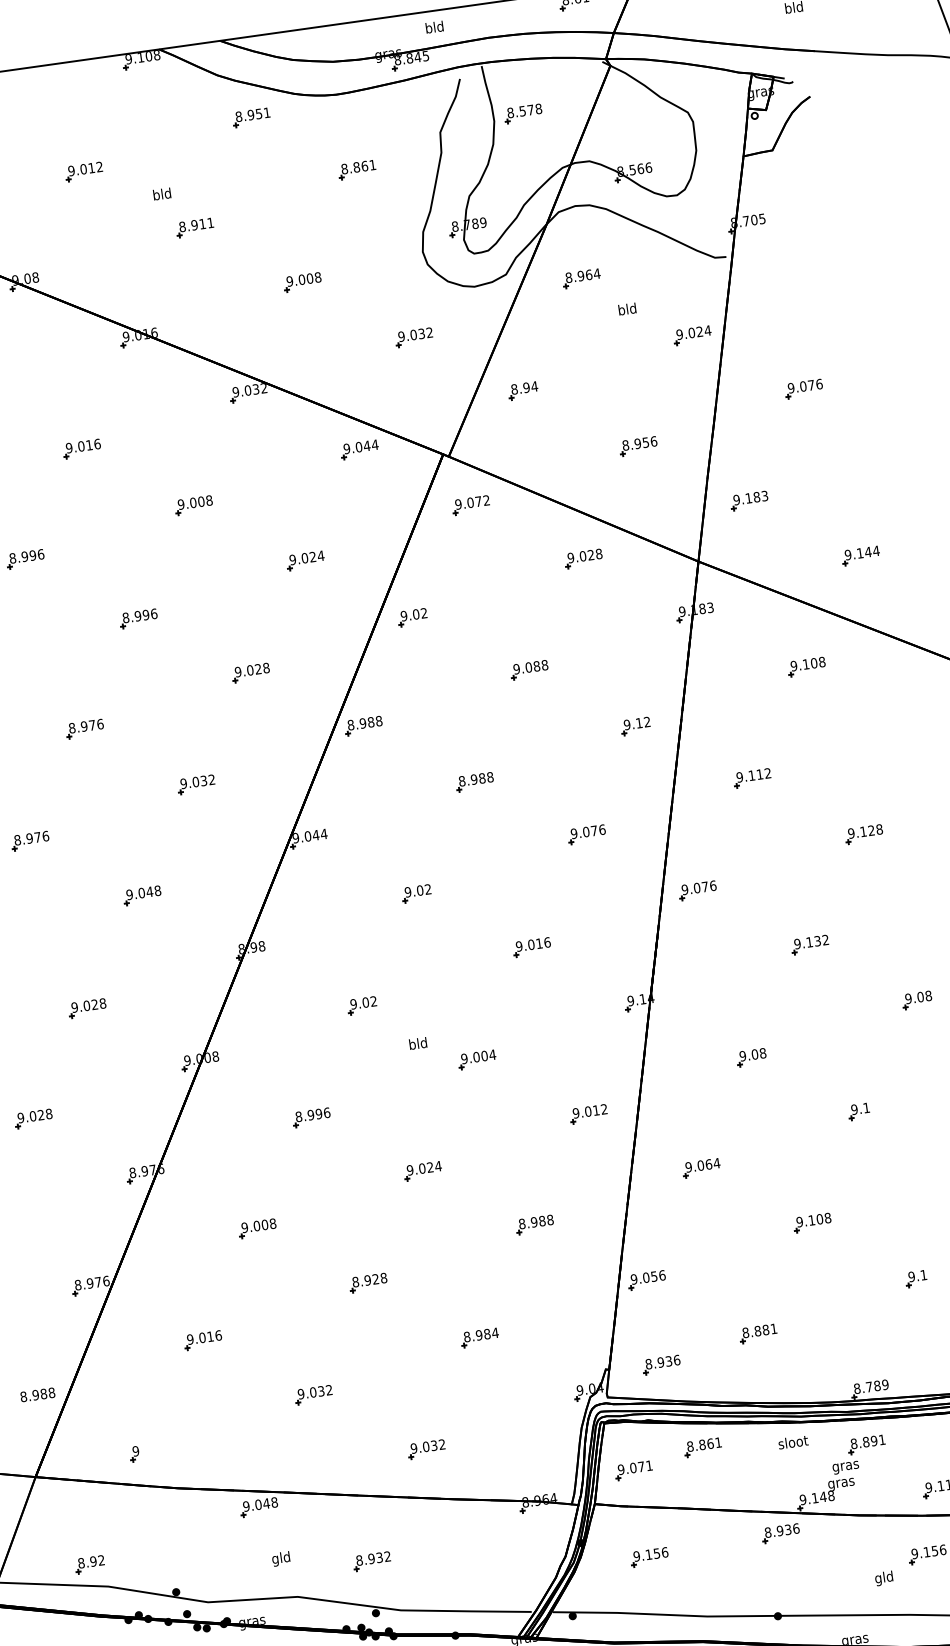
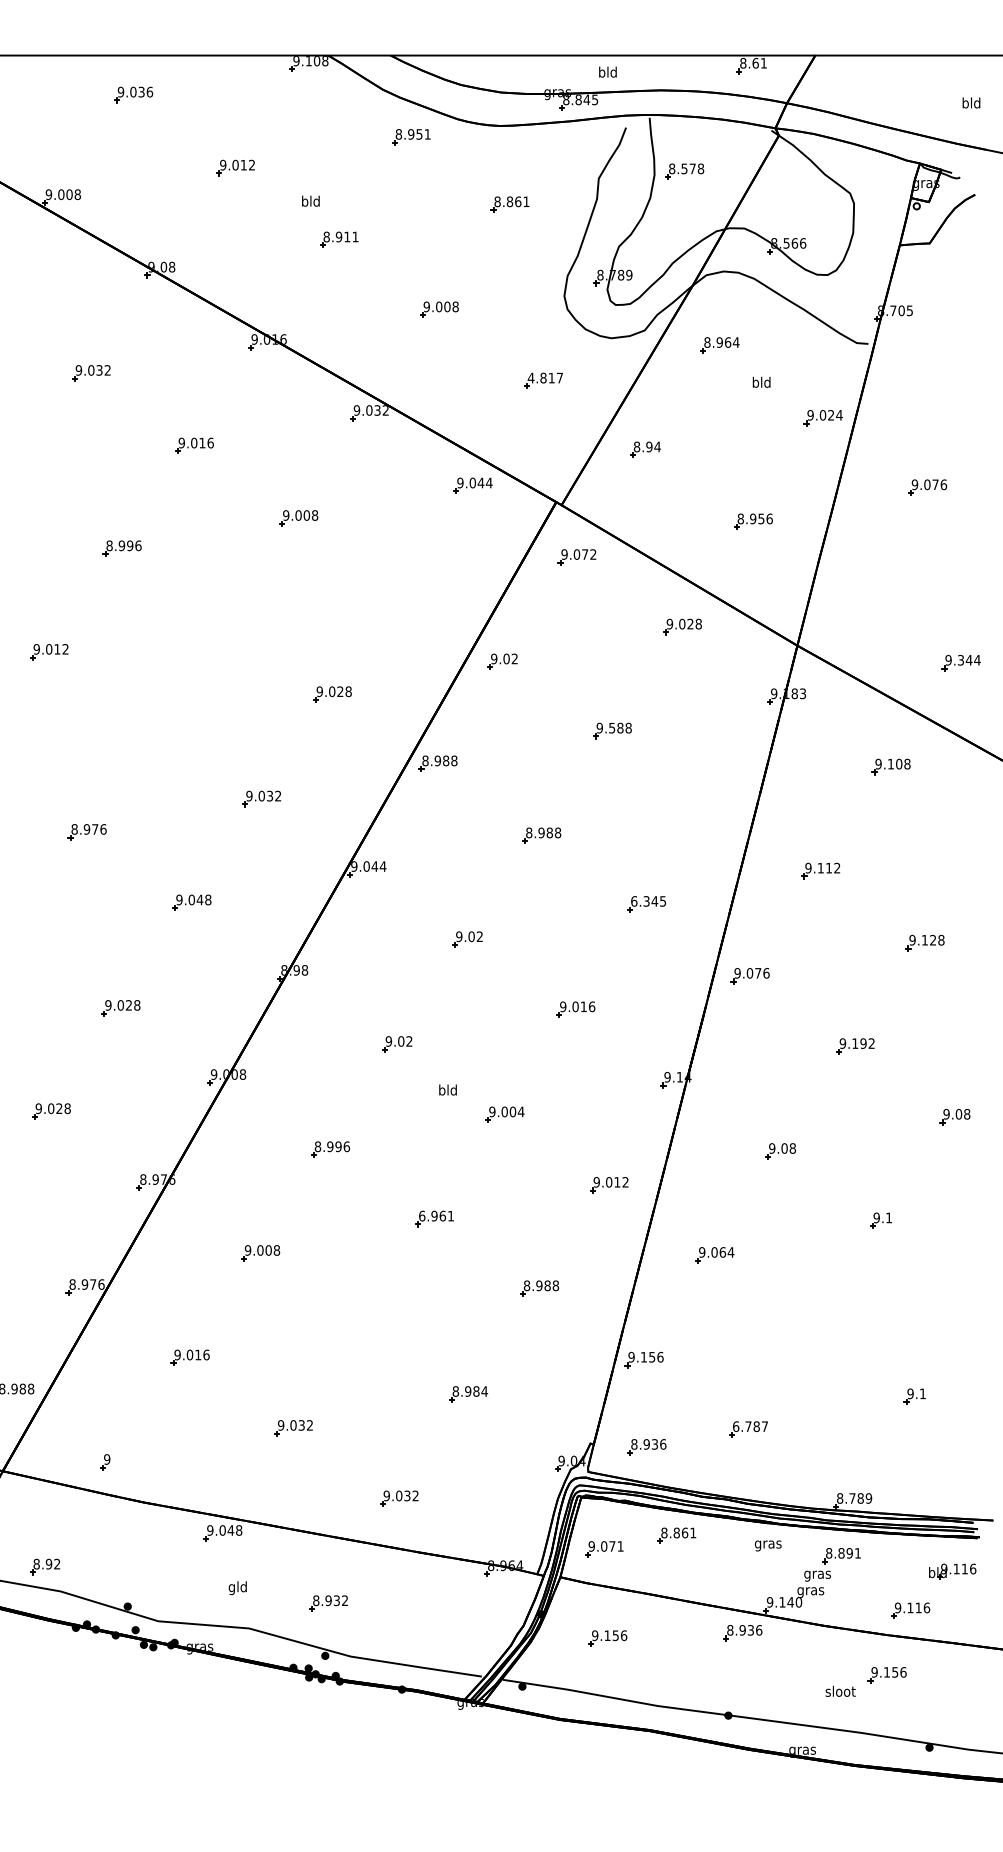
text: (414, 334) -> (544, 377), 9.032 -> 4.817
part: (748, 501) -> (856, 592), removed
text: (859, 552) -> (960, 659), 9.144 -> 9.344
part: (304, 560) -> (402, 589), removed
part: (138, 619) -> (227, 624), removed
text: (529, 666) -> (612, 727), 9.088 -> 9.588
part: (636, 726) -> (711, 802), removed
part: (84, 729) -> (157, 727), removed
text: (588, 831) -> (648, 901), 9.076 -> 6.345
text: (817, 941) -> (863, 1043), 9.132 -> 9.192
text: (424, 1167) -> (436, 1215), 9.024 -> 6.961
part: (812, 1222) -> (818, 1325), removed
text: (645, 1278) -> (643, 1357), 9.056 -> 9.156
part: (368, 1283) -> (364, 1323), removed
text: (759, 1330) -> (750, 1426), 8.881 -> 6.787
text: (793, 1443) -> (768, 1544), sloot -> gras
text: (830, 1496) -> (798, 1602), 9.148 -> 9.140
text: (884, 1578) -> (840, 1692), gld -> sloot

